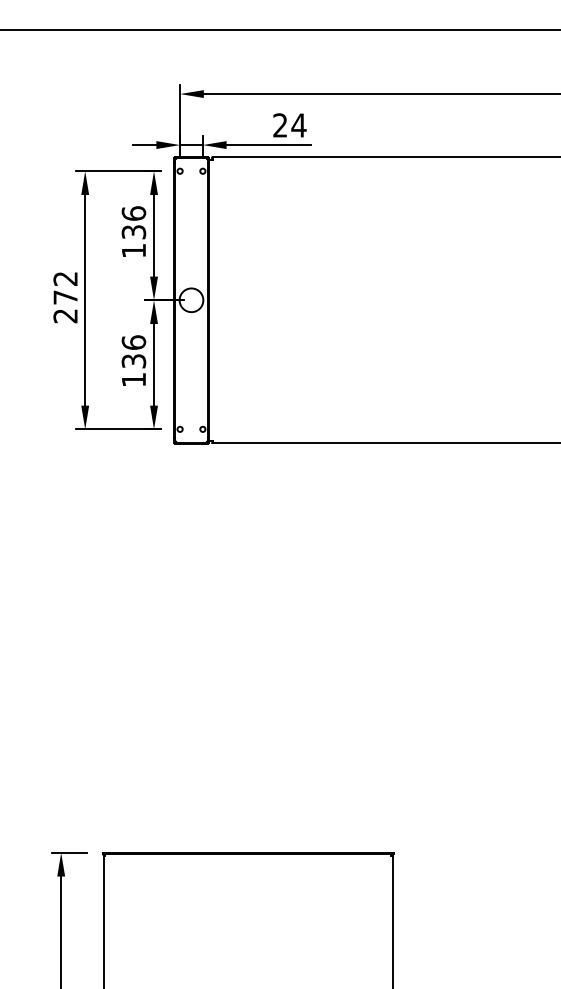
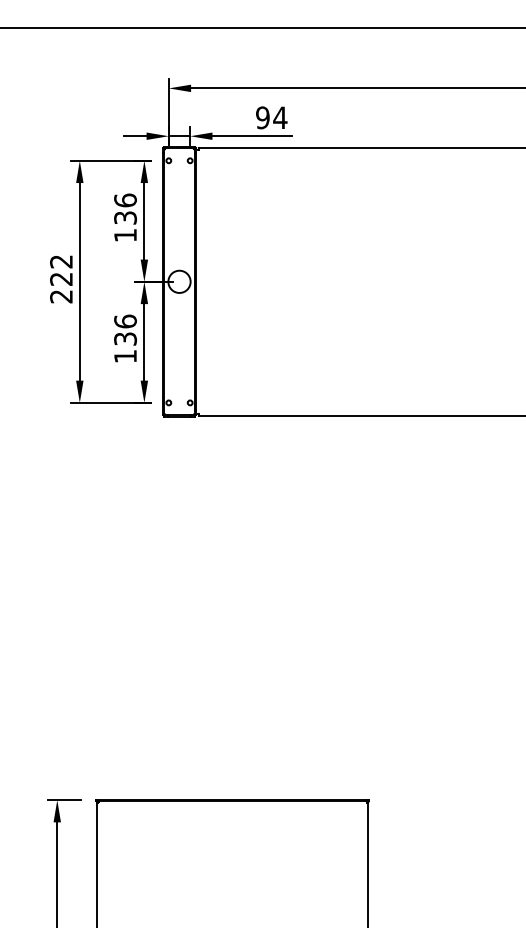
text: (280, 125) -> (263, 117), 24 -> 94
text: (65, 297) -> (61, 279), 272 -> 222

